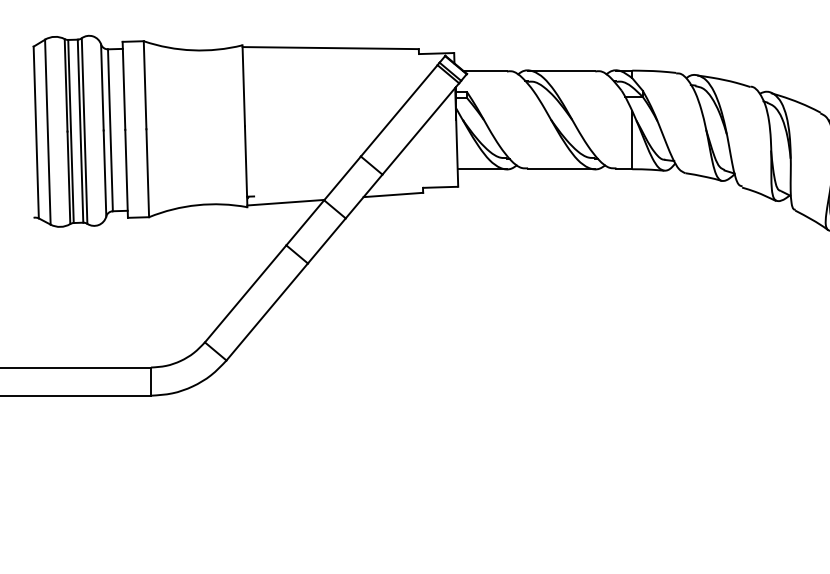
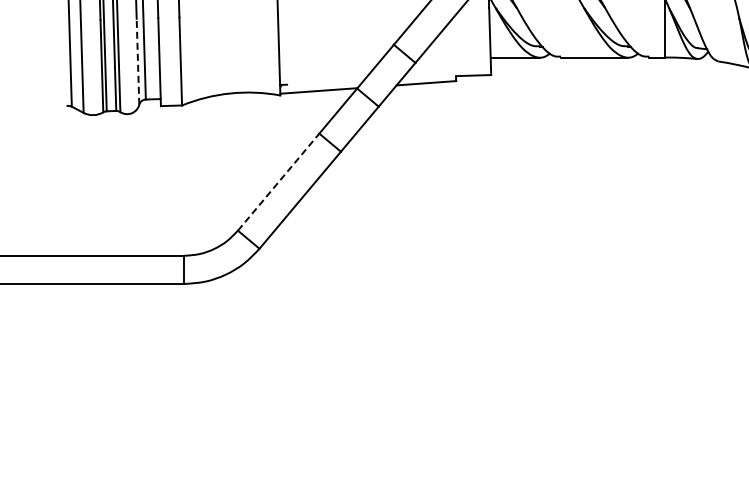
line: (104, 173) -> (137, 61), solid -> dashed
line: (245, 293) -> (278, 181), solid -> dashed

